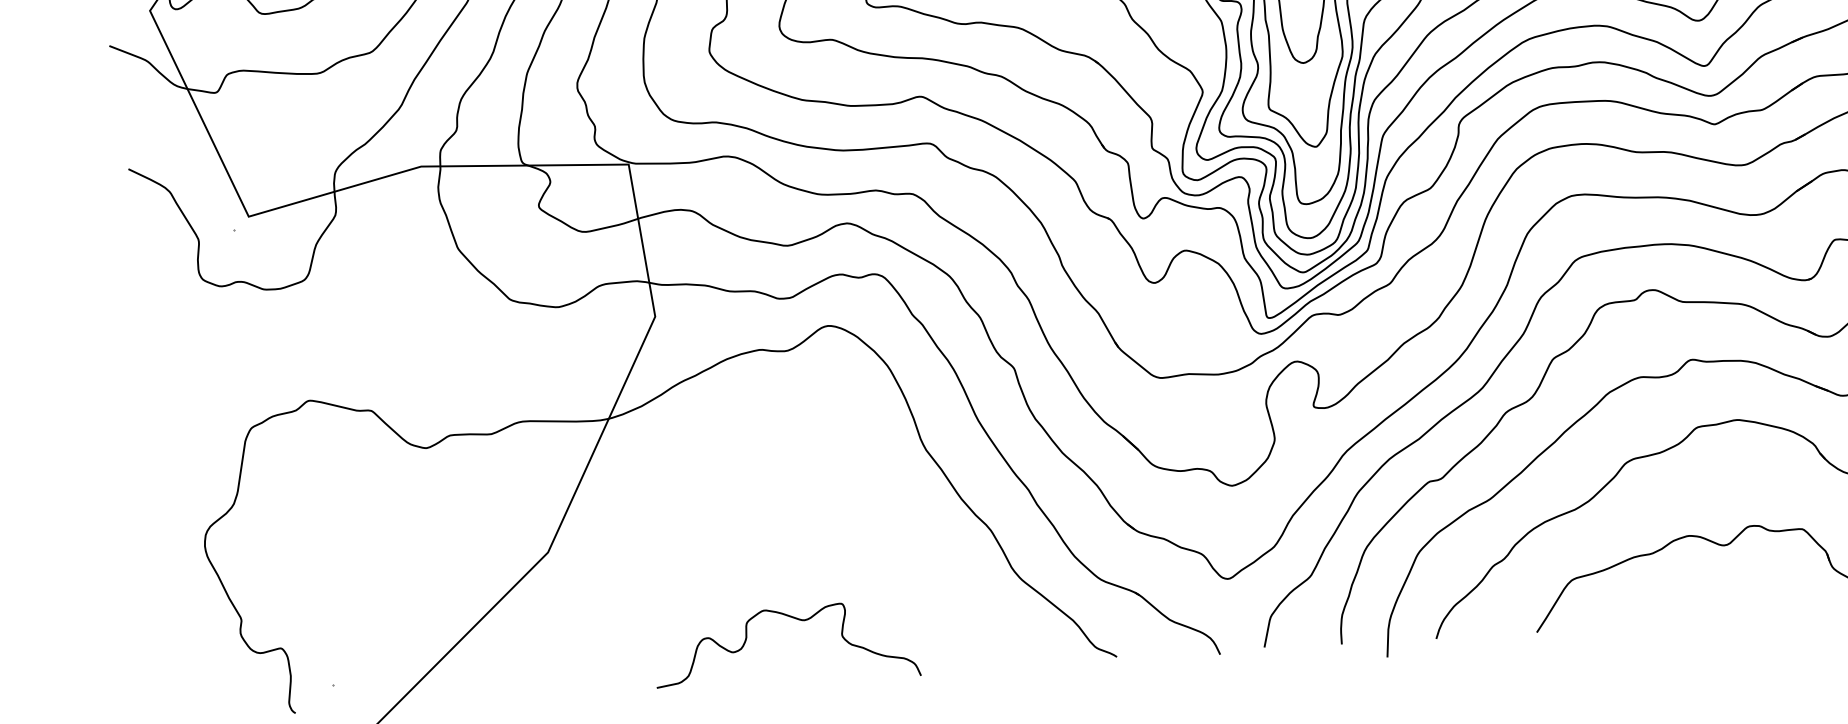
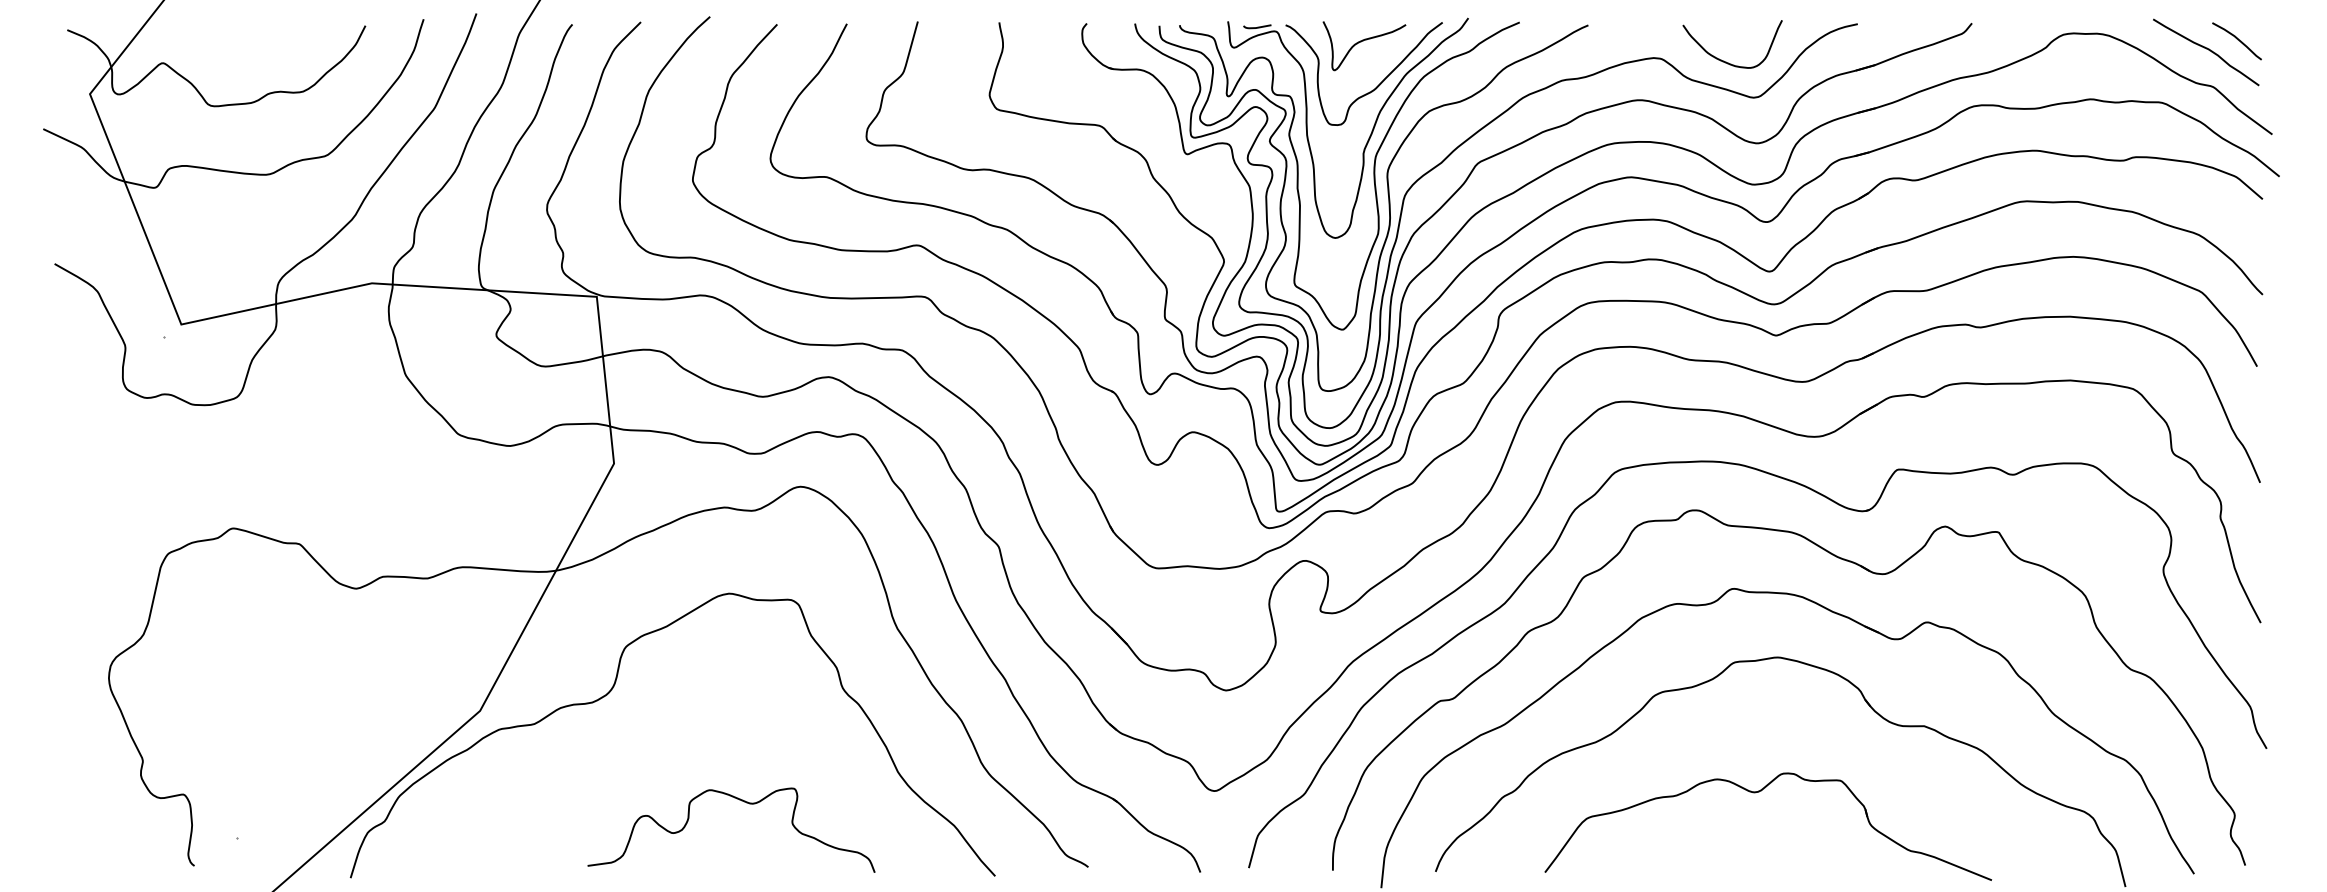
curve: (667, 526) -> (611, 691), added

